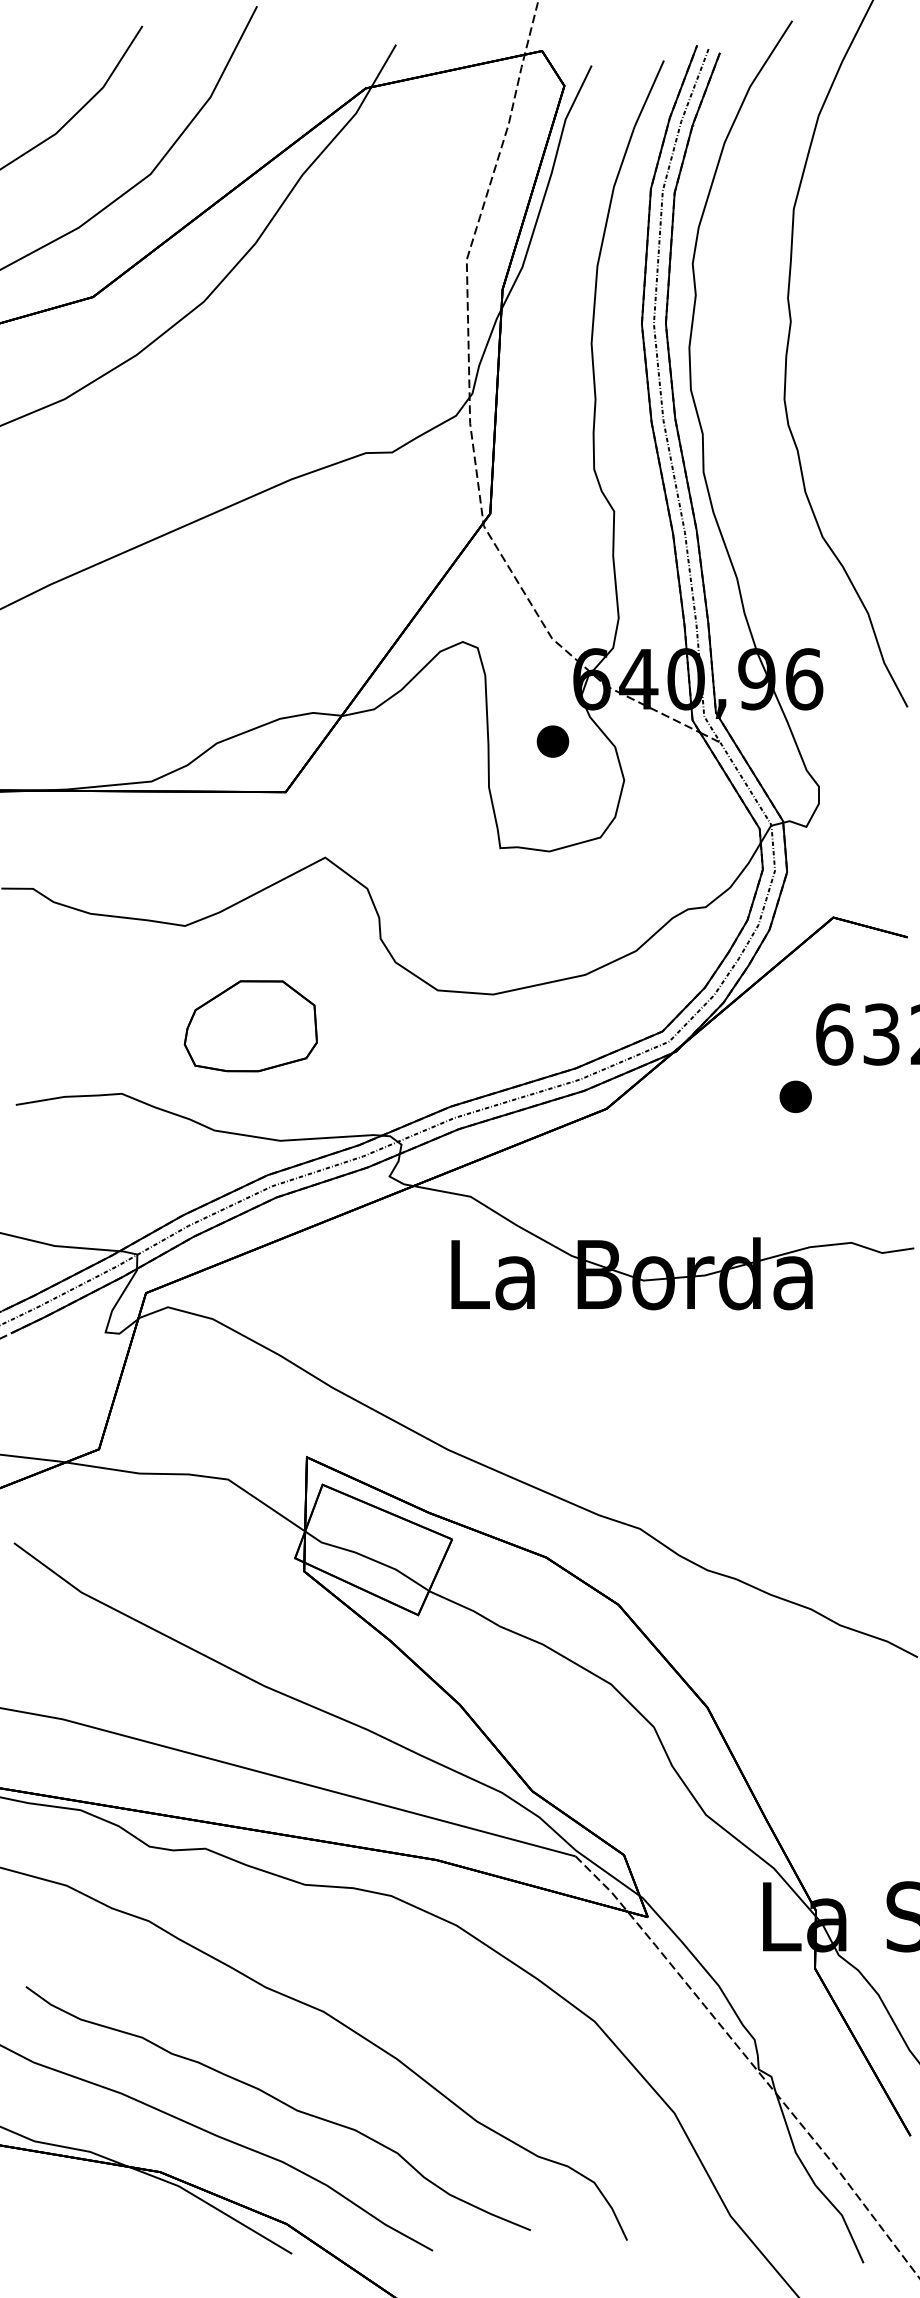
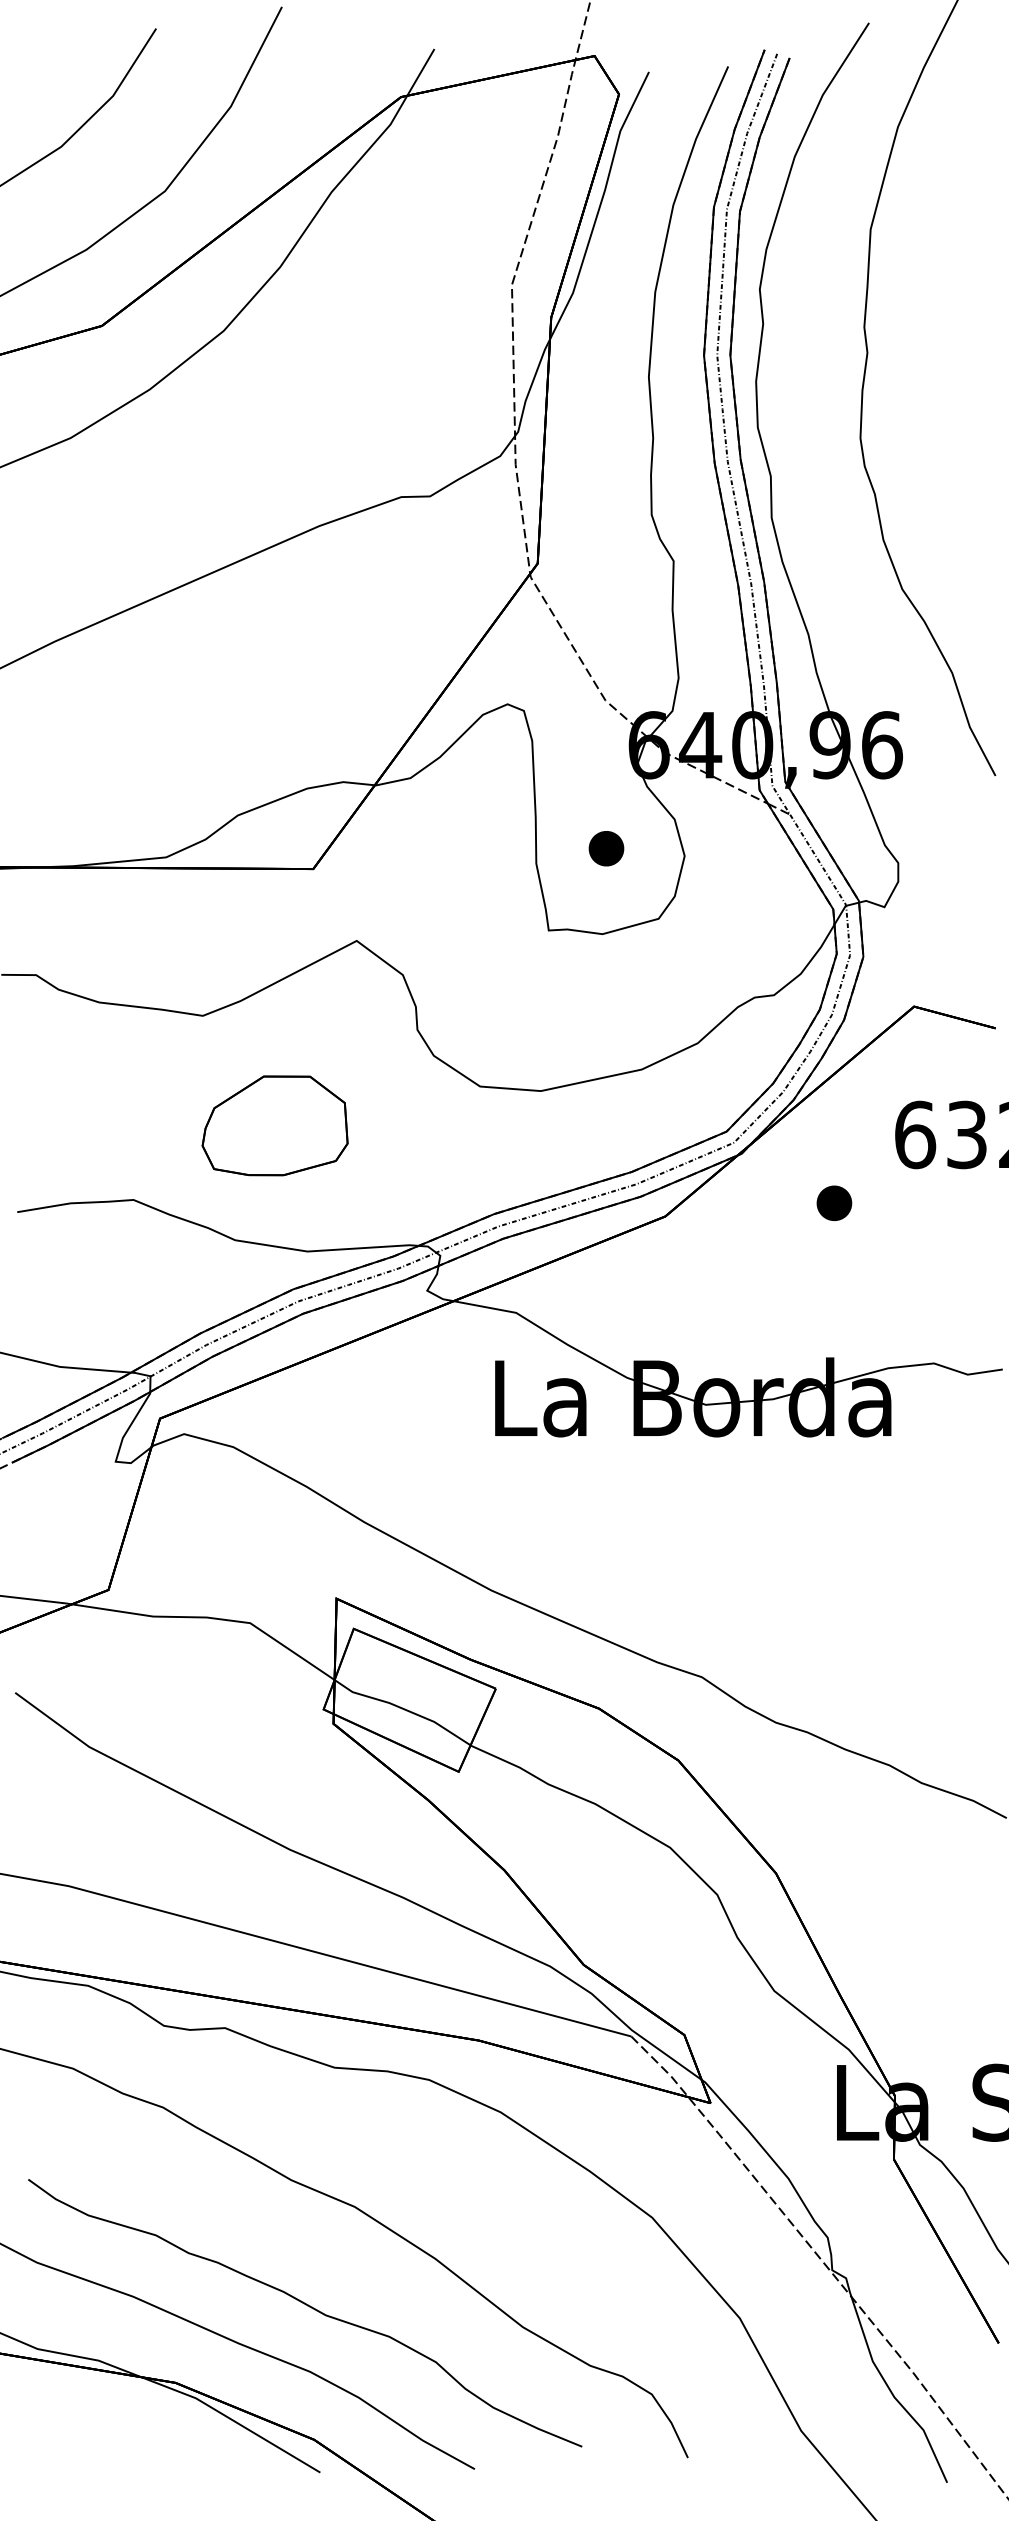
part: (552, 741) -> (605, 848), moved
part: (795, 1096) -> (834, 1202), moved

